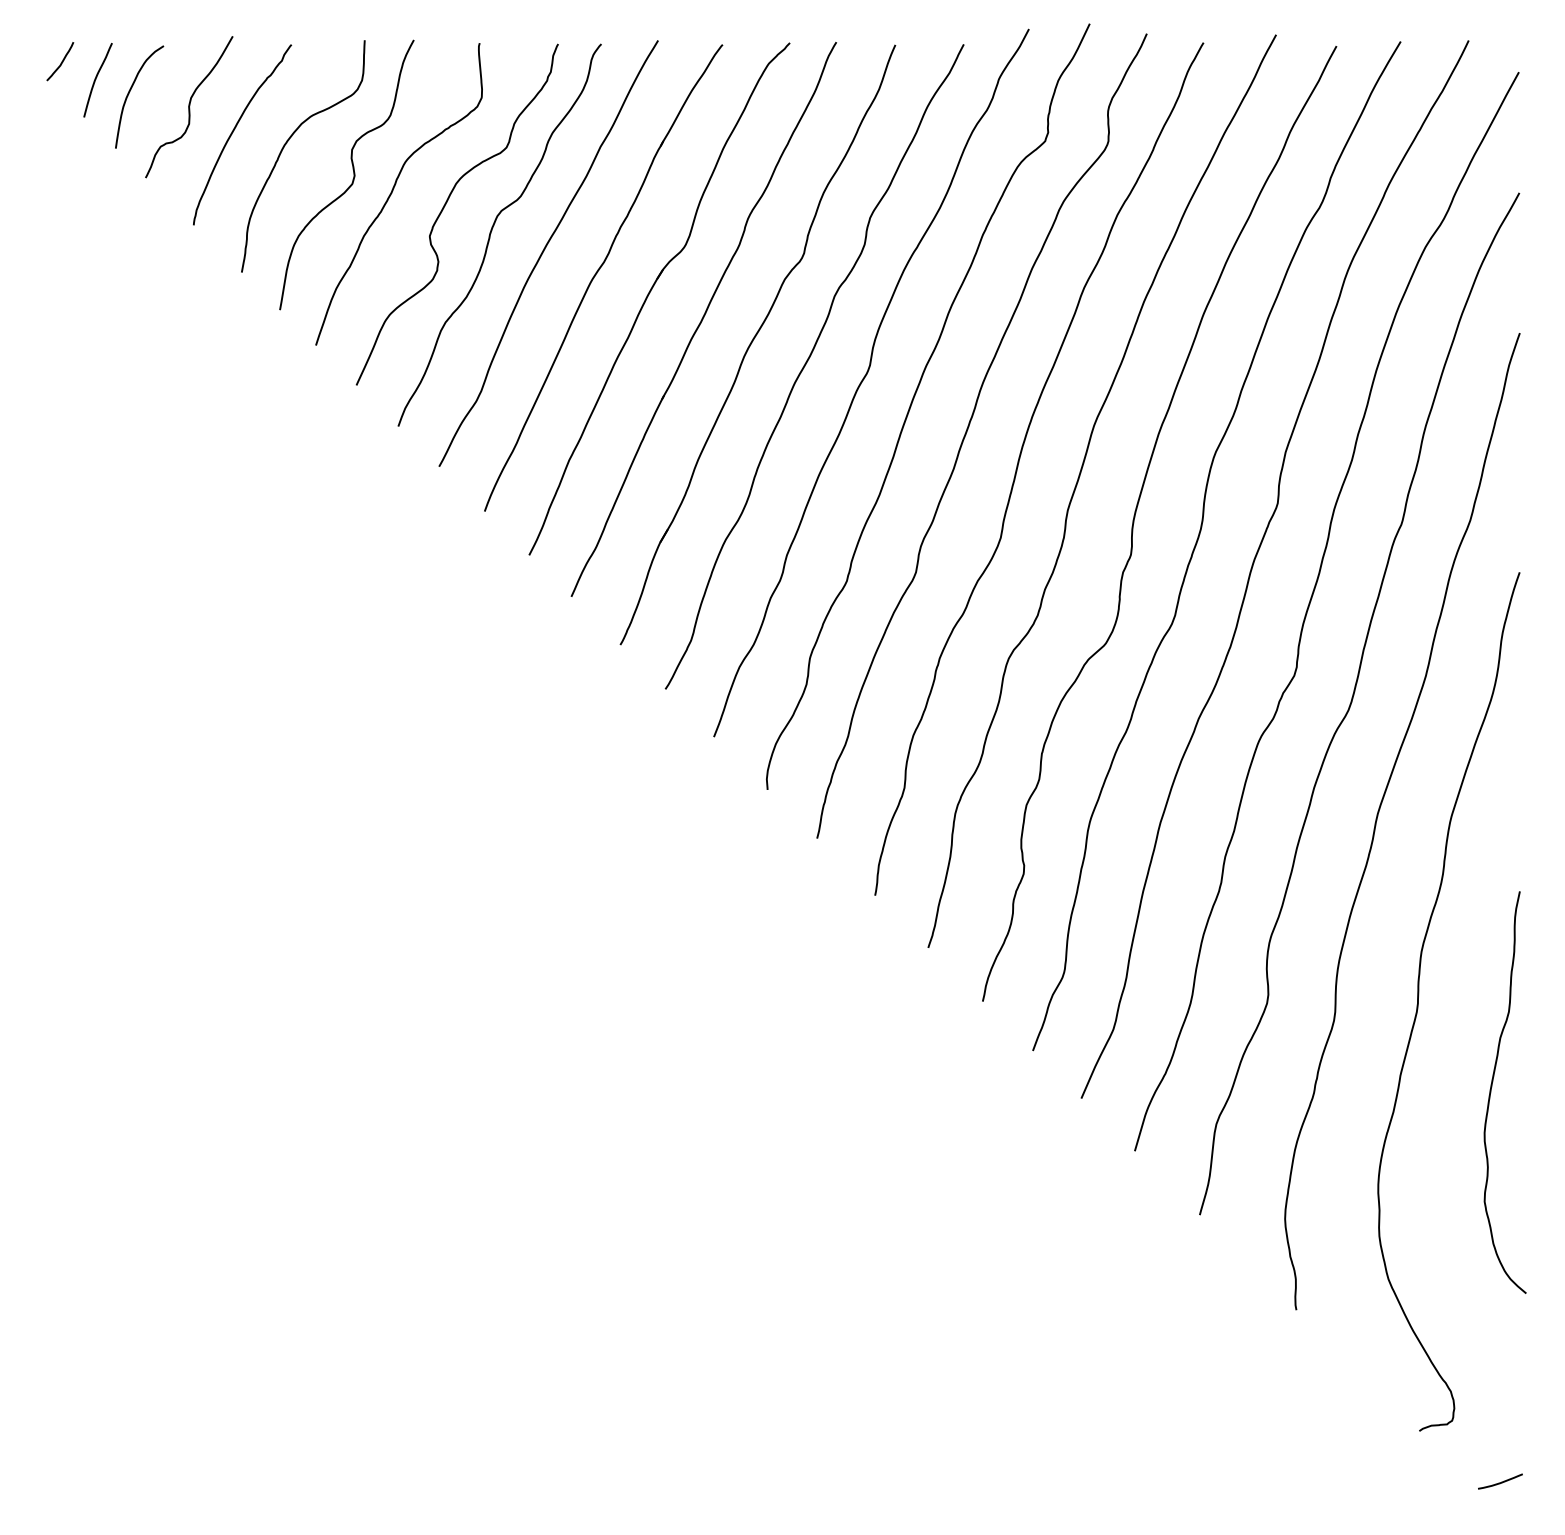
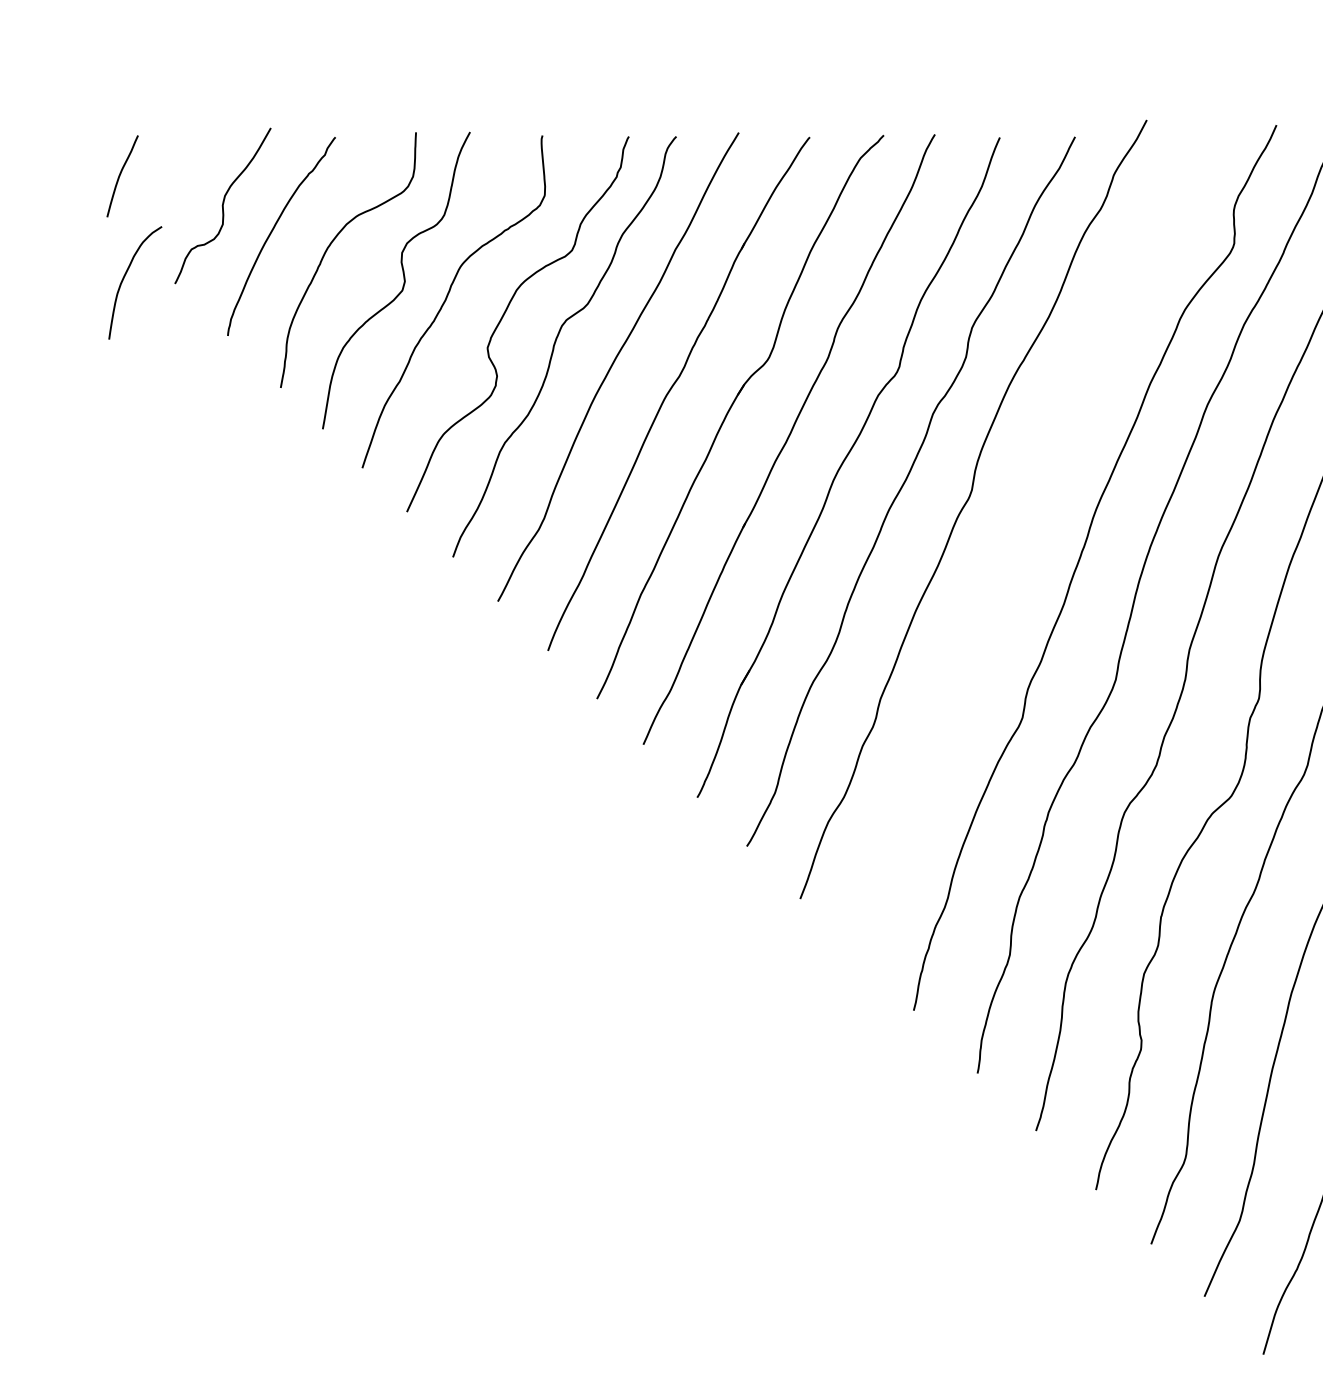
curve: (61, 61) -> (82, 155), removed
curve: (129, 94) -> (124, 280), moved
curve: (913, 401) -> (1019, 529), removed

